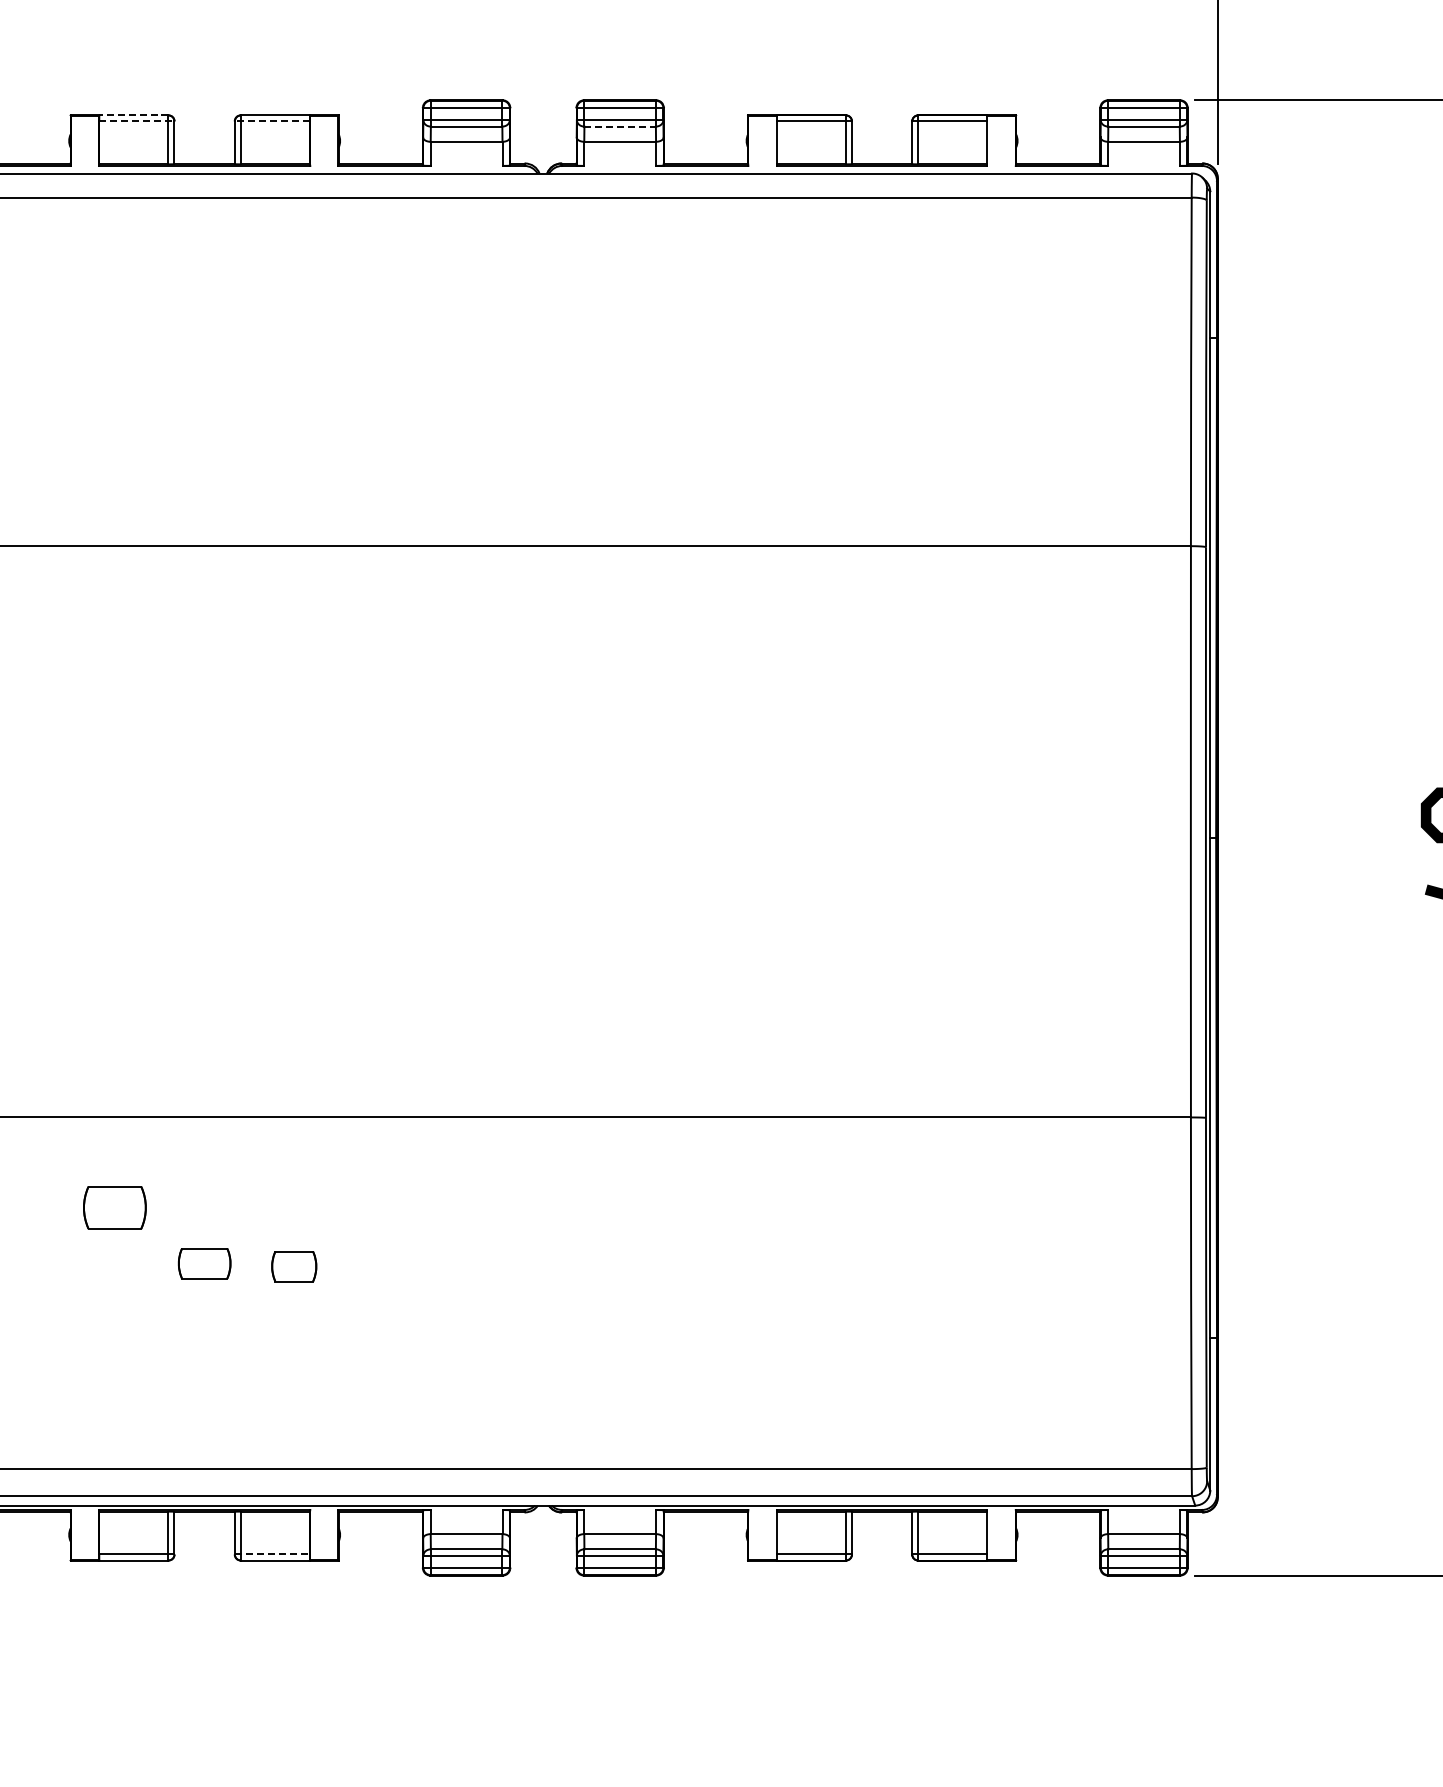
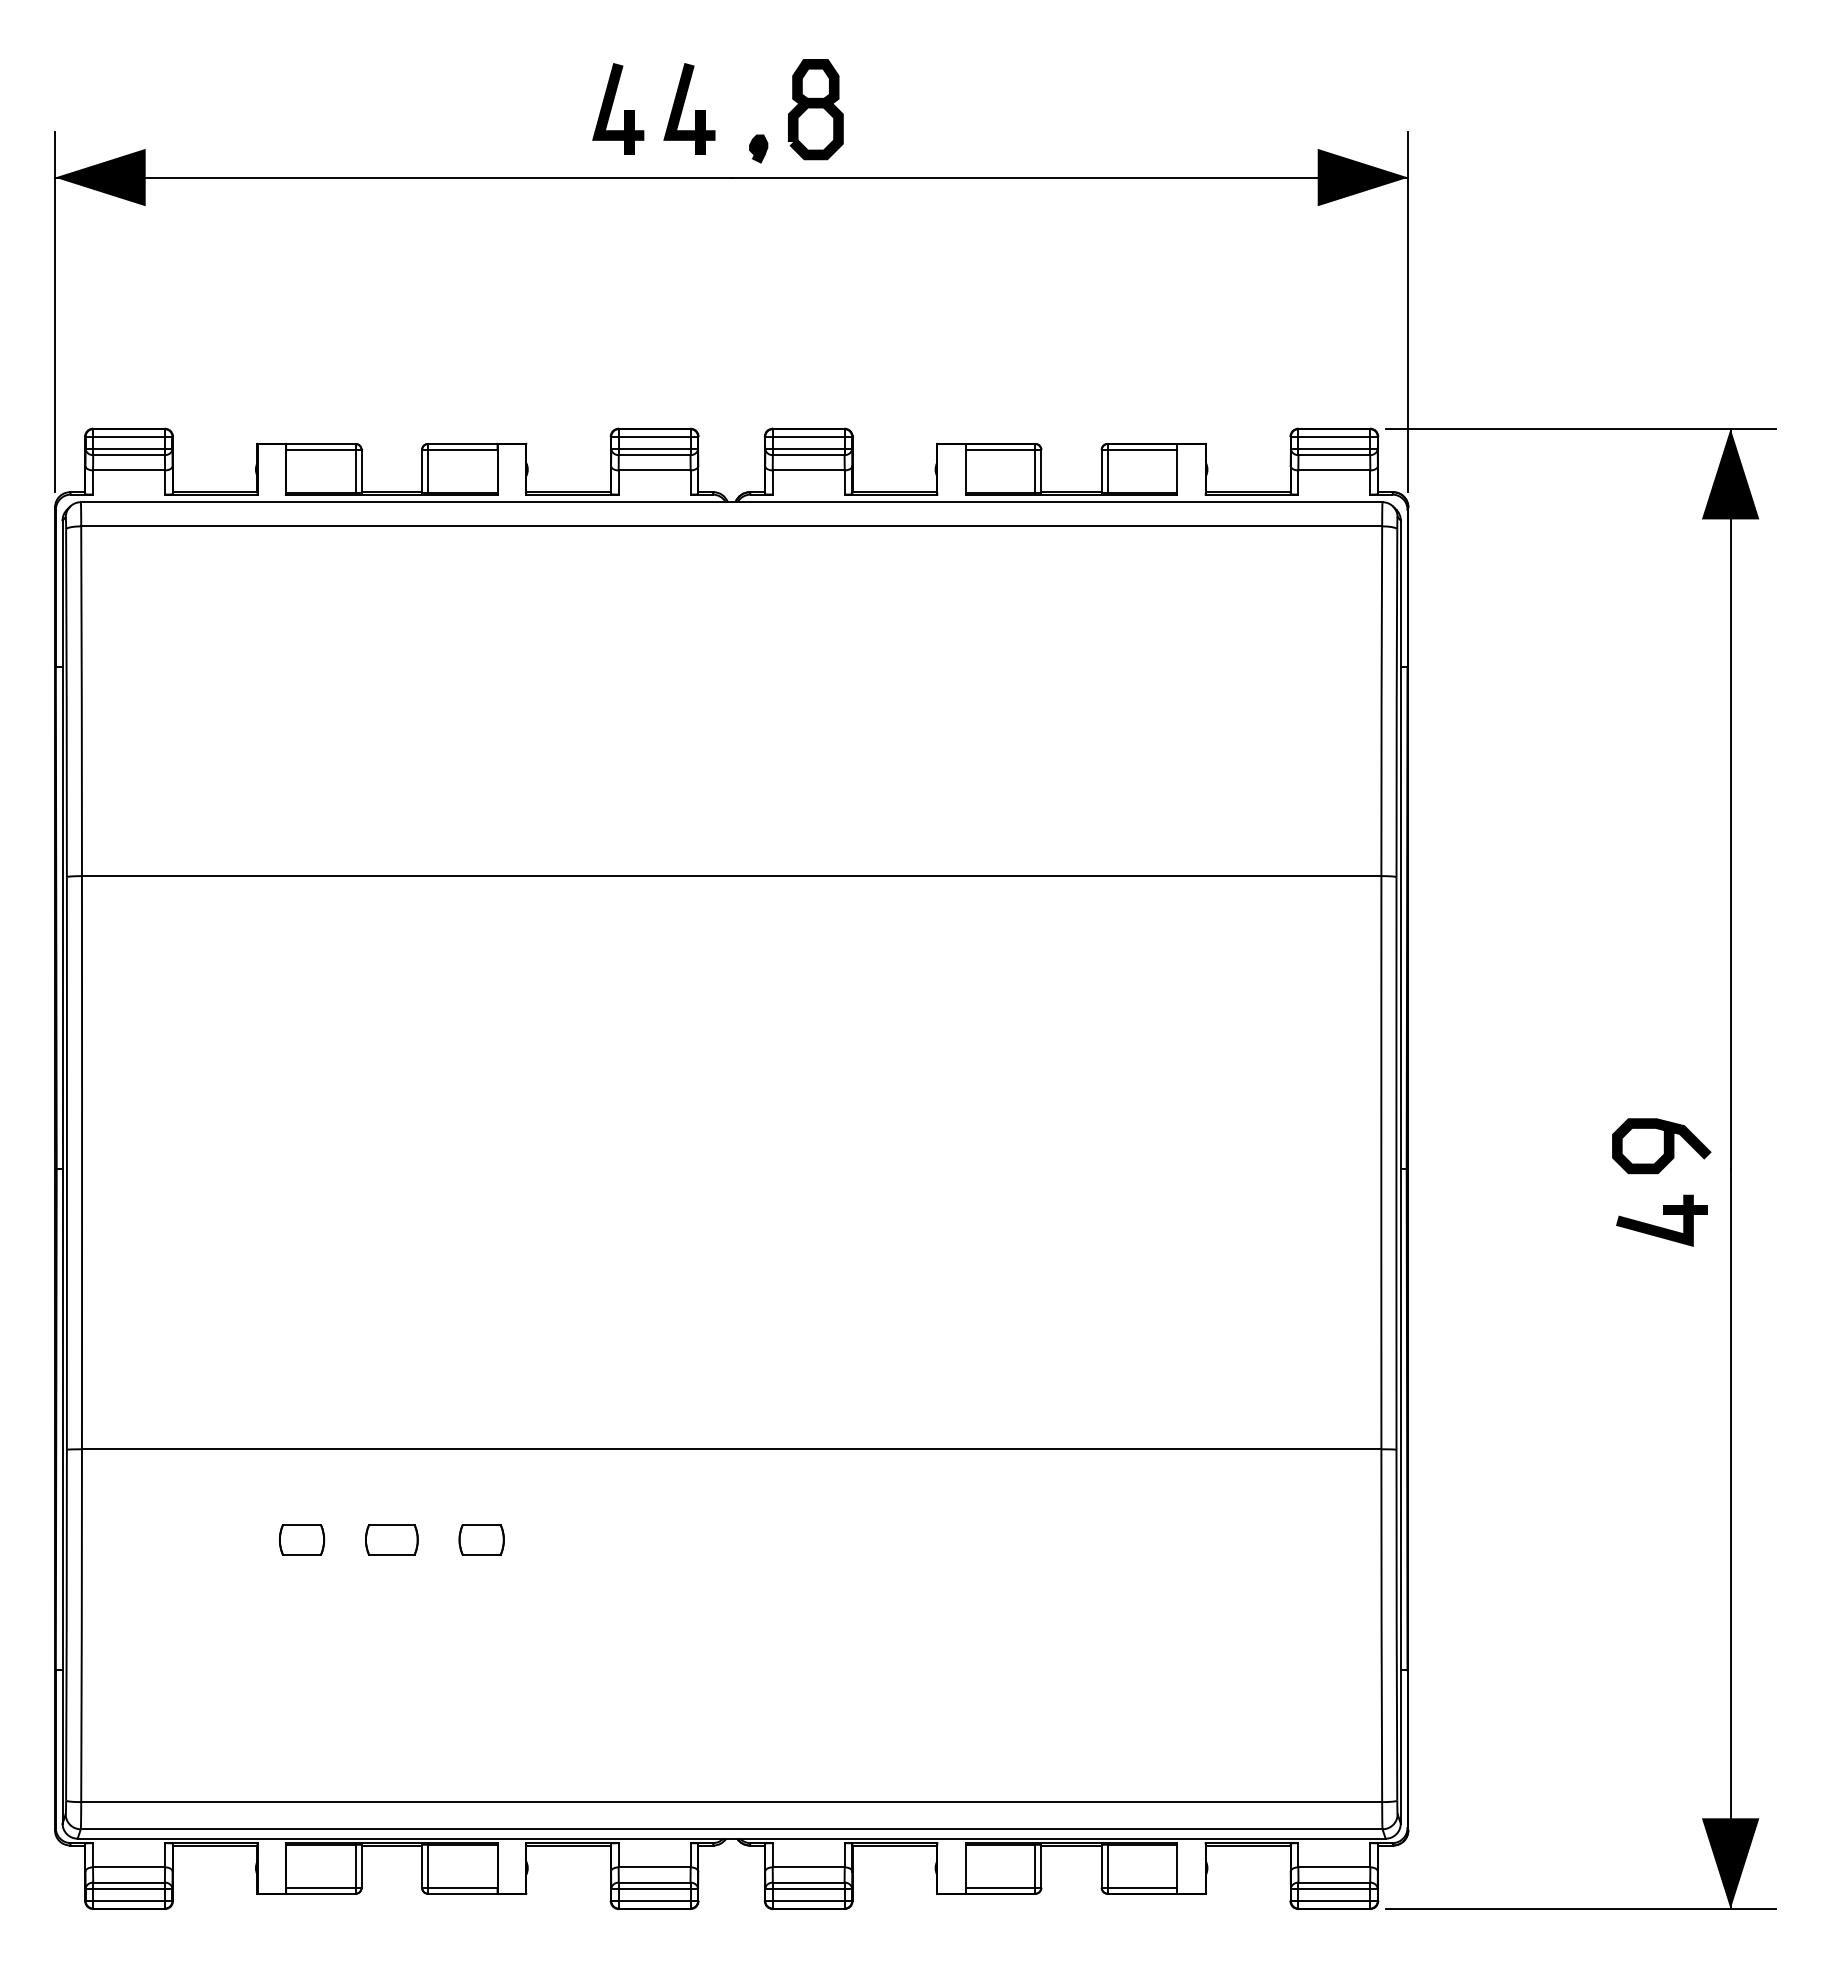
line: (133, 114) -> (320, 443), dashed -> solid
line: (136, 121) -> (323, 450), dashed -> solid
line: (272, 121) -> (459, 450), dashed -> solid
line: (619, 126) -> (808, 455), dashed -> solid
part: (115, 1207) -> (302, 1539), size x0.71
part: (204, 1263) -> (391, 1539), moved
part: (294, 1266) -> (481, 1539), moved
line: (272, 1554) -> (459, 1887), dashed -> solid

